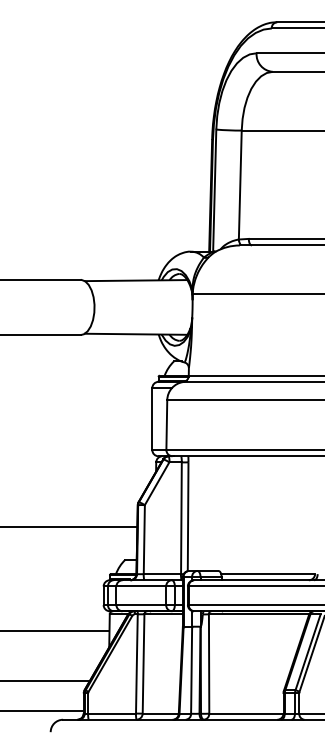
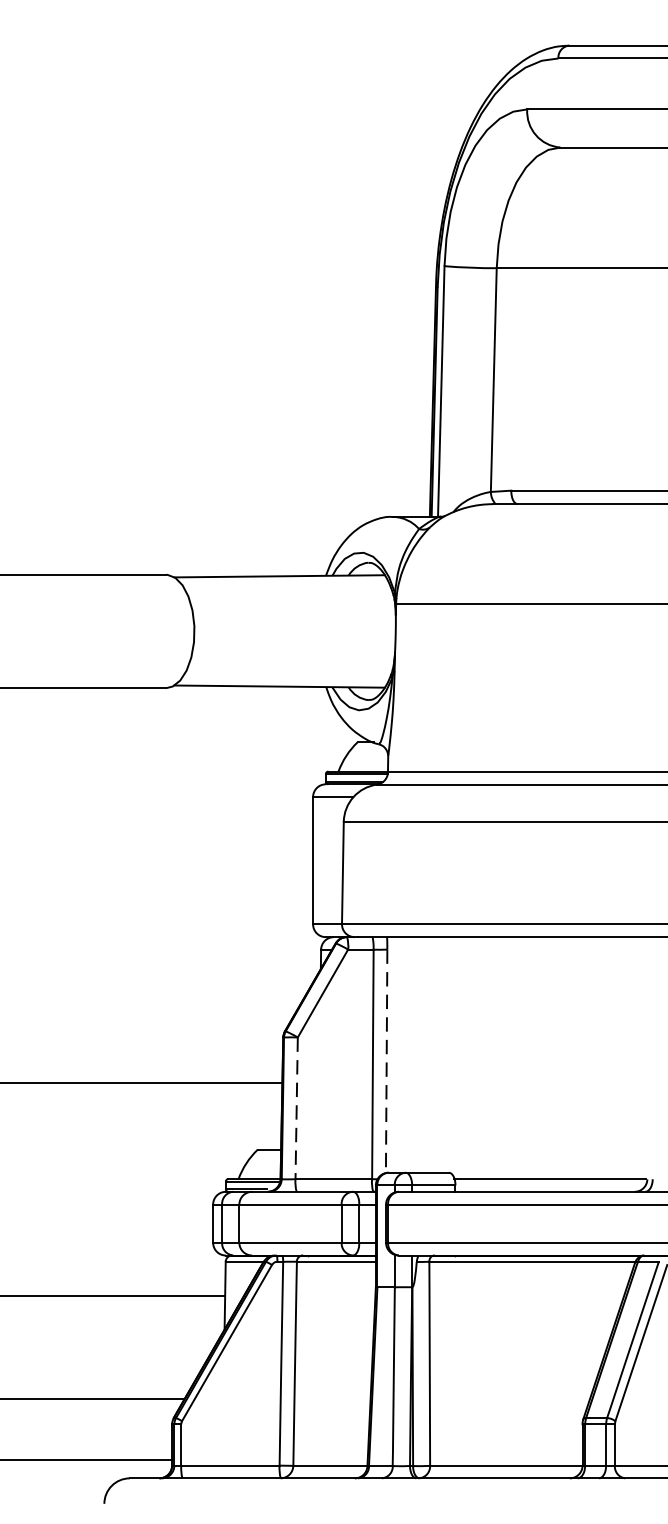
line: (188, 516) -> (387, 1060), solid -> dashed
line: (144, 539) -> (297, 1108), solid -> dashed

